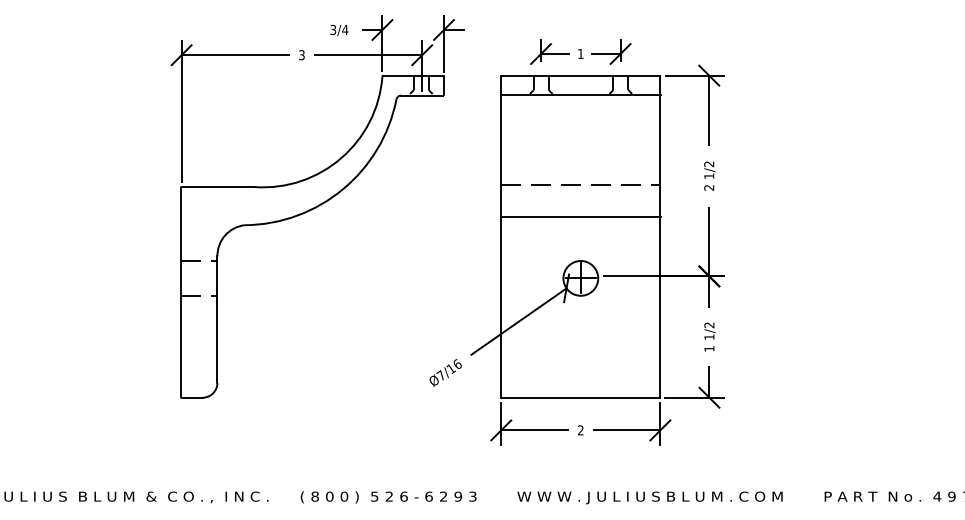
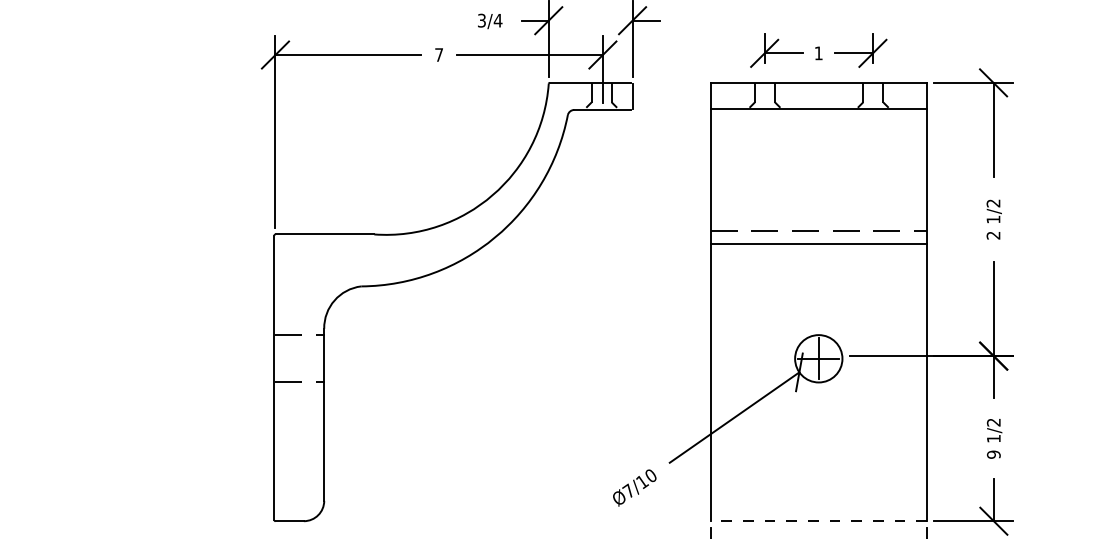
text: (301, 55) -> (438, 55), 3 -> 7
line: (580, 216) -> (818, 243), moved
text: (709, 348) -> (993, 454), 1 -> 9
text: (457, 363) -> (650, 474), Ø7/16 -> Ø7/10
line: (580, 397) -> (818, 520), solid -> dashed

